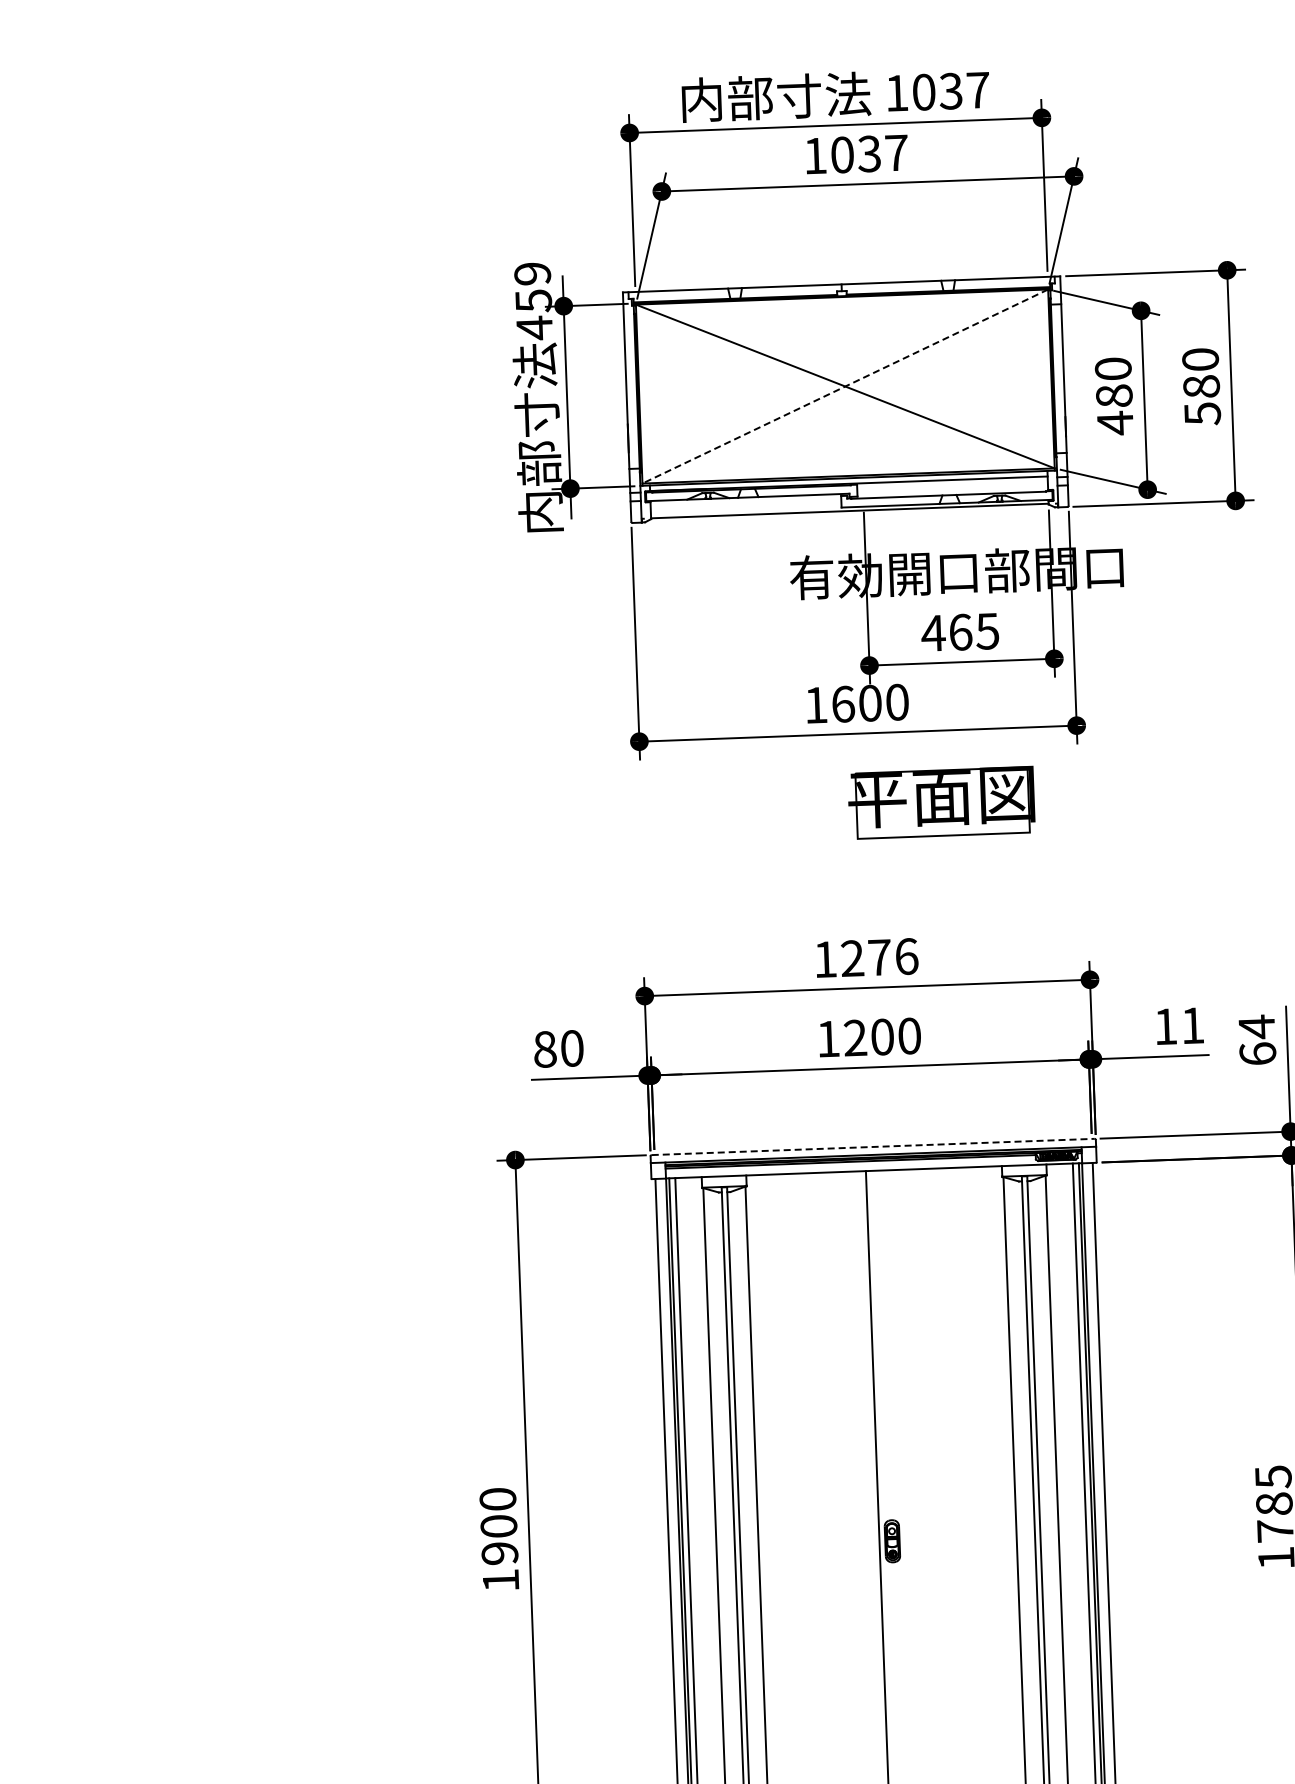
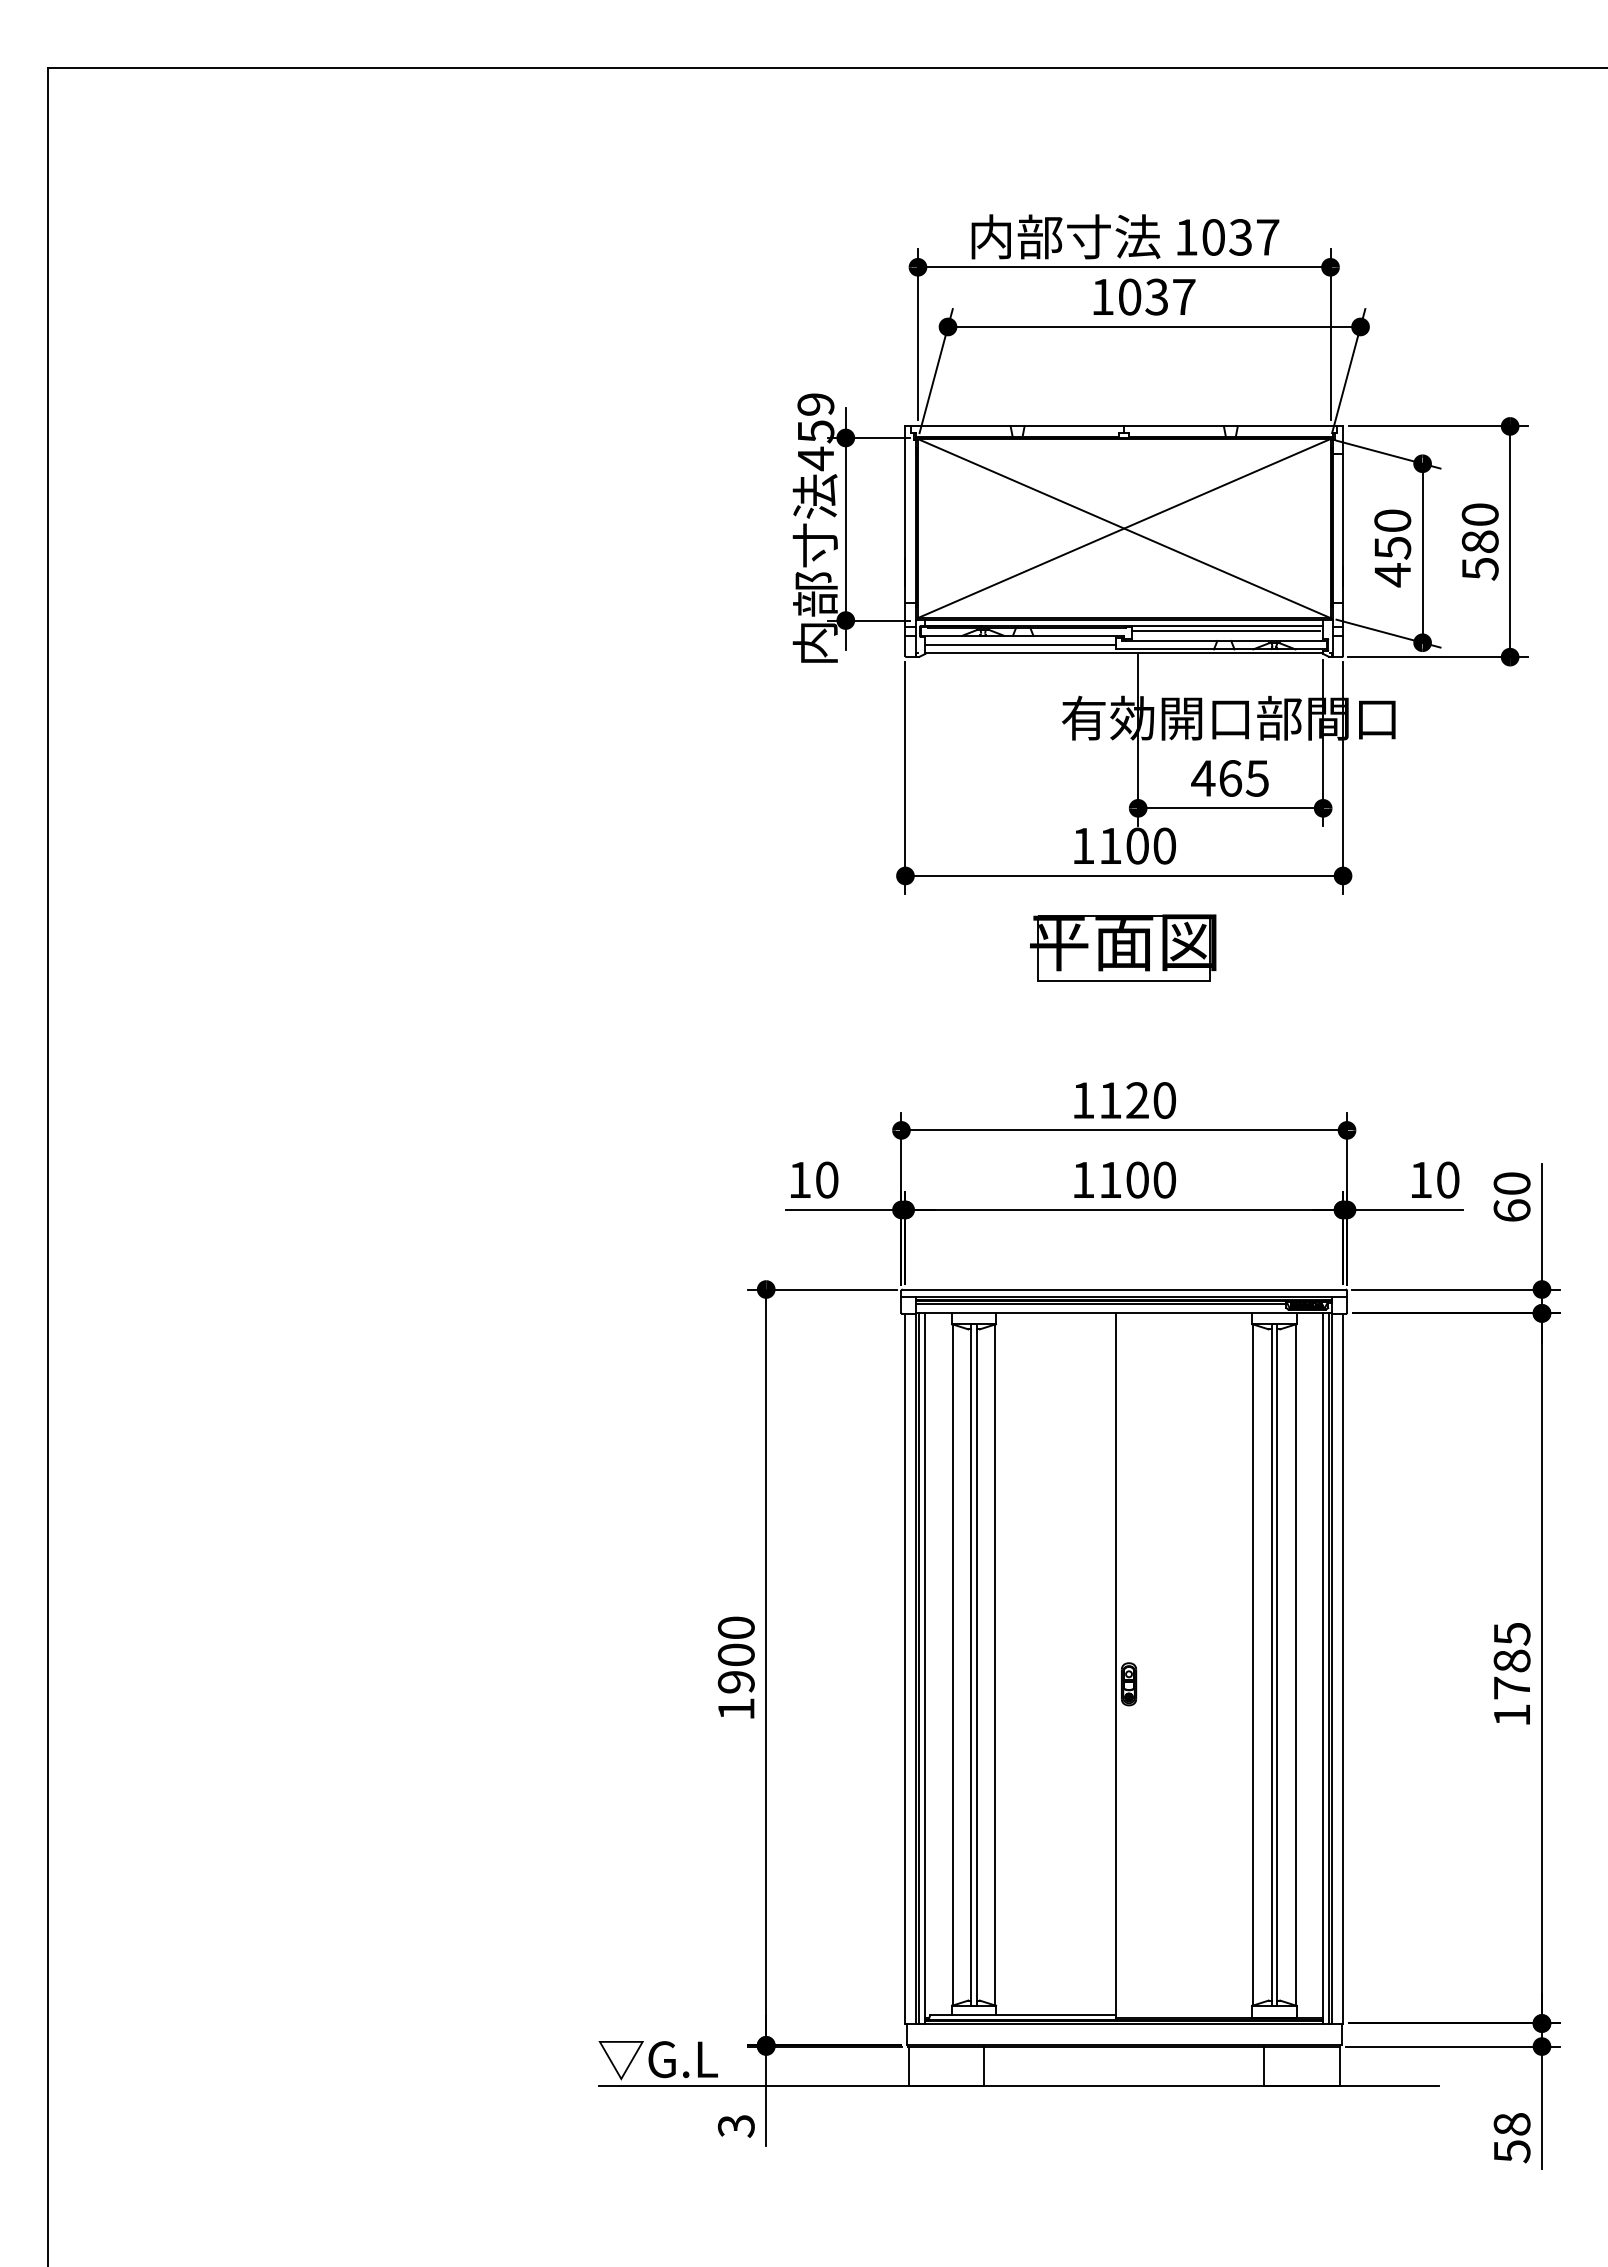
line: (845, 386) -> (1124, 528), dashed -> solid
text: (1114, 395) -> (1392, 547), 480 -> 450
line: (951, 485) -> (1226, 631), added
line: (745, 506) -> (1020, 644), added
text: (843, 703) -> (1110, 845), 1600 -> 1100
part: (941, 802) -> (1123, 947), moved
text: (879, 957) -> (1137, 1100), 1276 -> 1120
text: (1193, 1025) -> (1448, 1179), 11 -> 10
text: (1256, 1026) -> (1511, 1183), 64 -> 60
text: (855, 1037) -> (1110, 1179), 1200 -> 1100
text: (544, 1048) -> (799, 1179), 80 -> 10
line: (873, 1146) -> (1124, 1289), dashed -> solid

